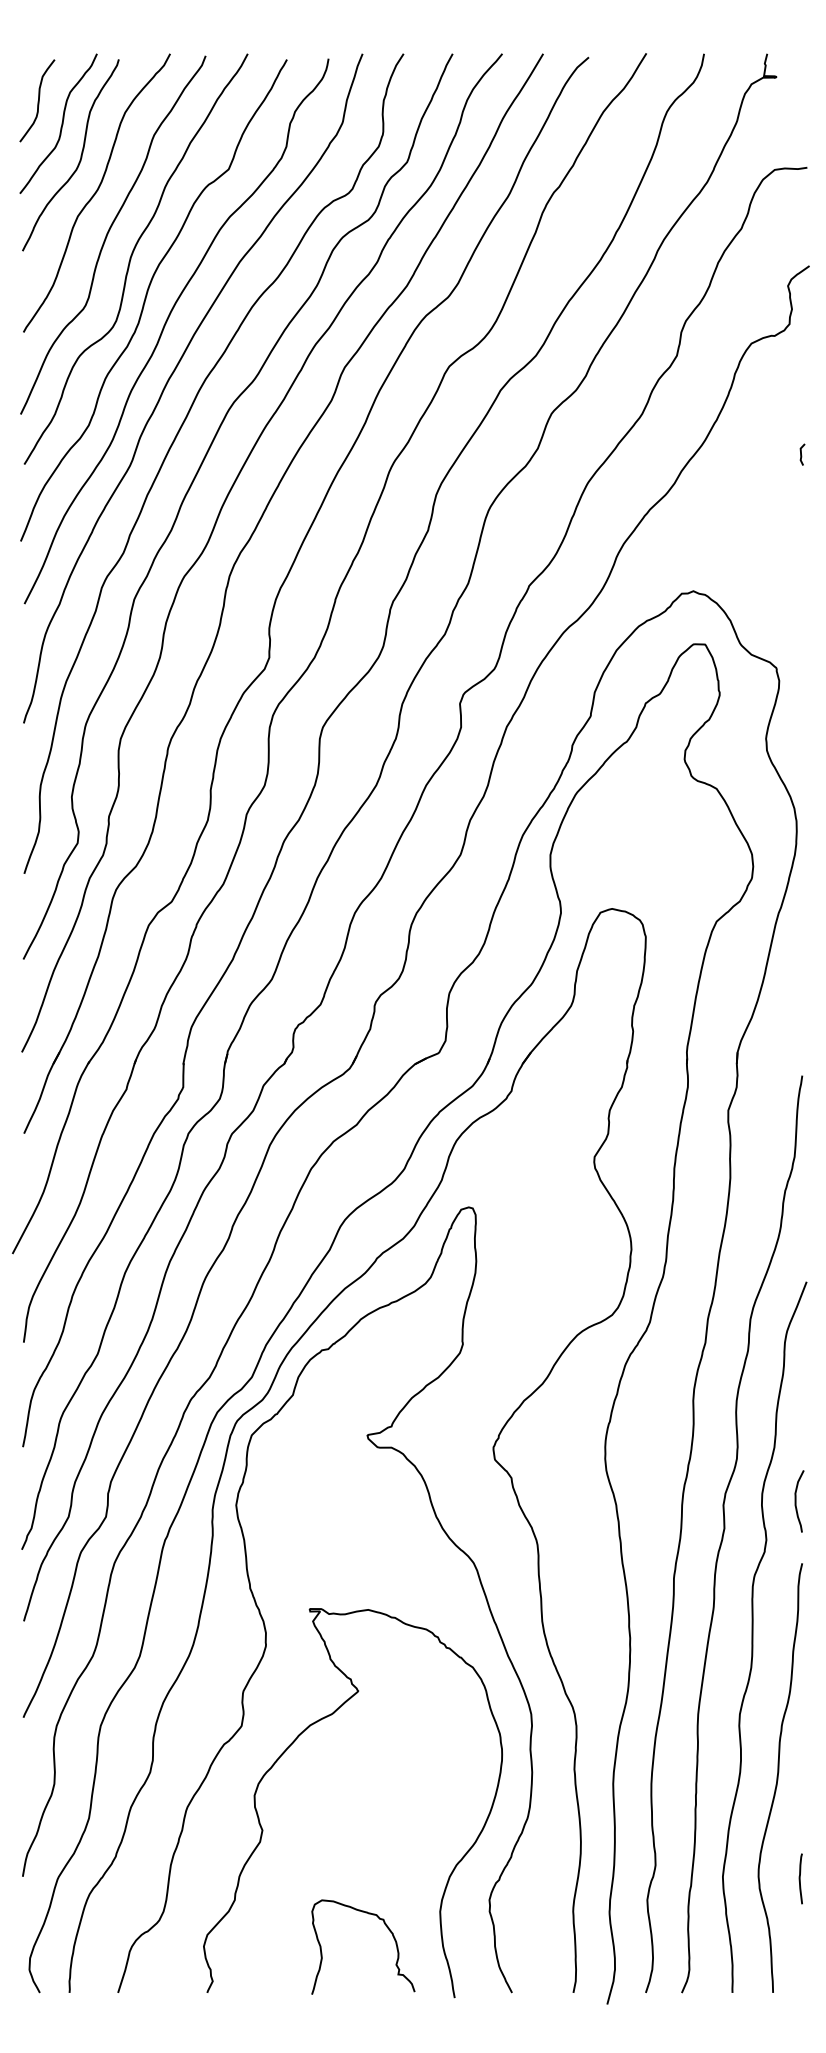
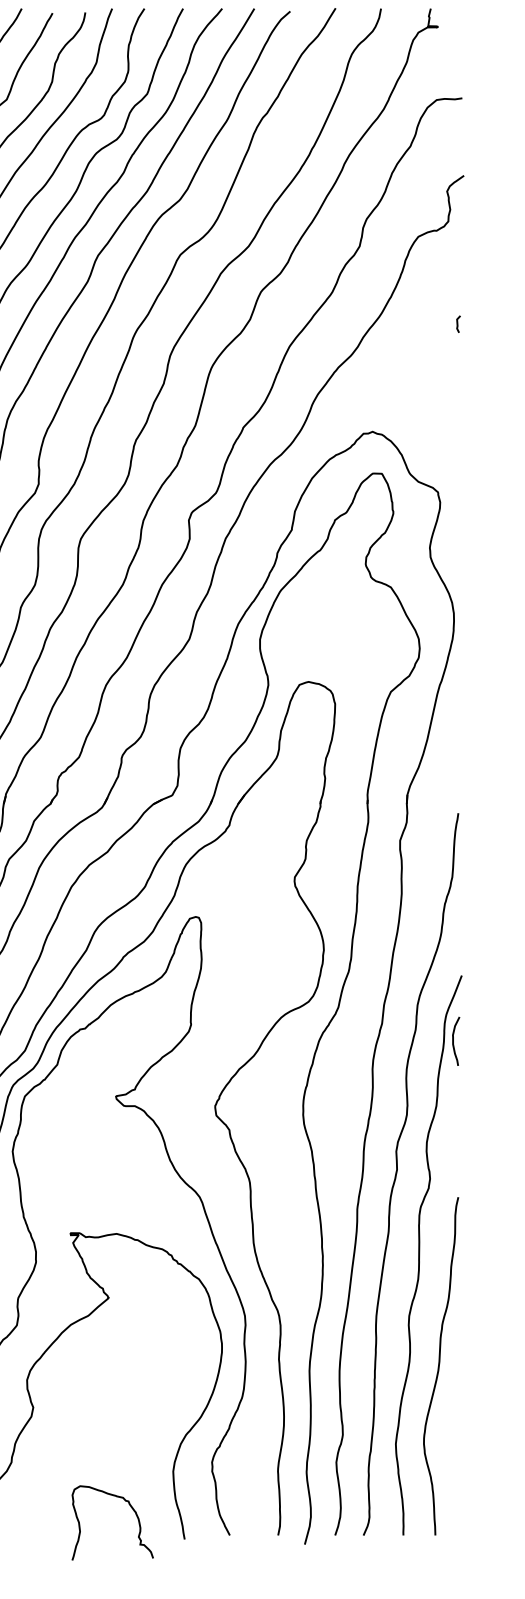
curve: (796, 1501) -> (453, 1041), moved
curve: (800, 1878) -> (456, 1445), removed
curve: (386, 1927) -> (130, 1507), moved

